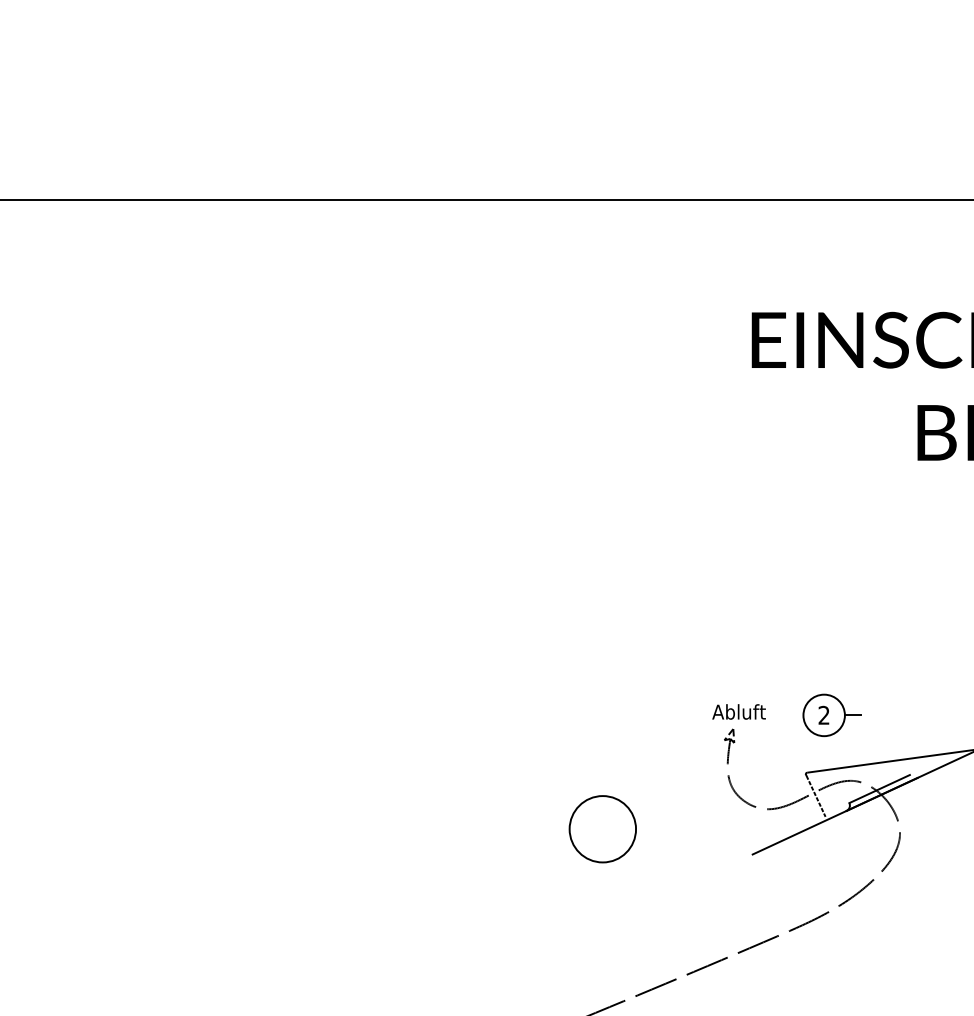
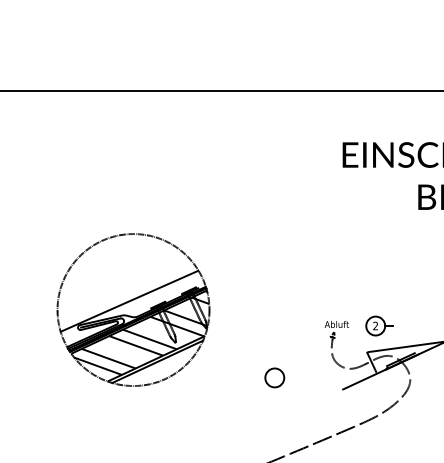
part: (292, 679) -> (133, 309), added
circle: (602, 828) -> (274, 377), size x0.62

